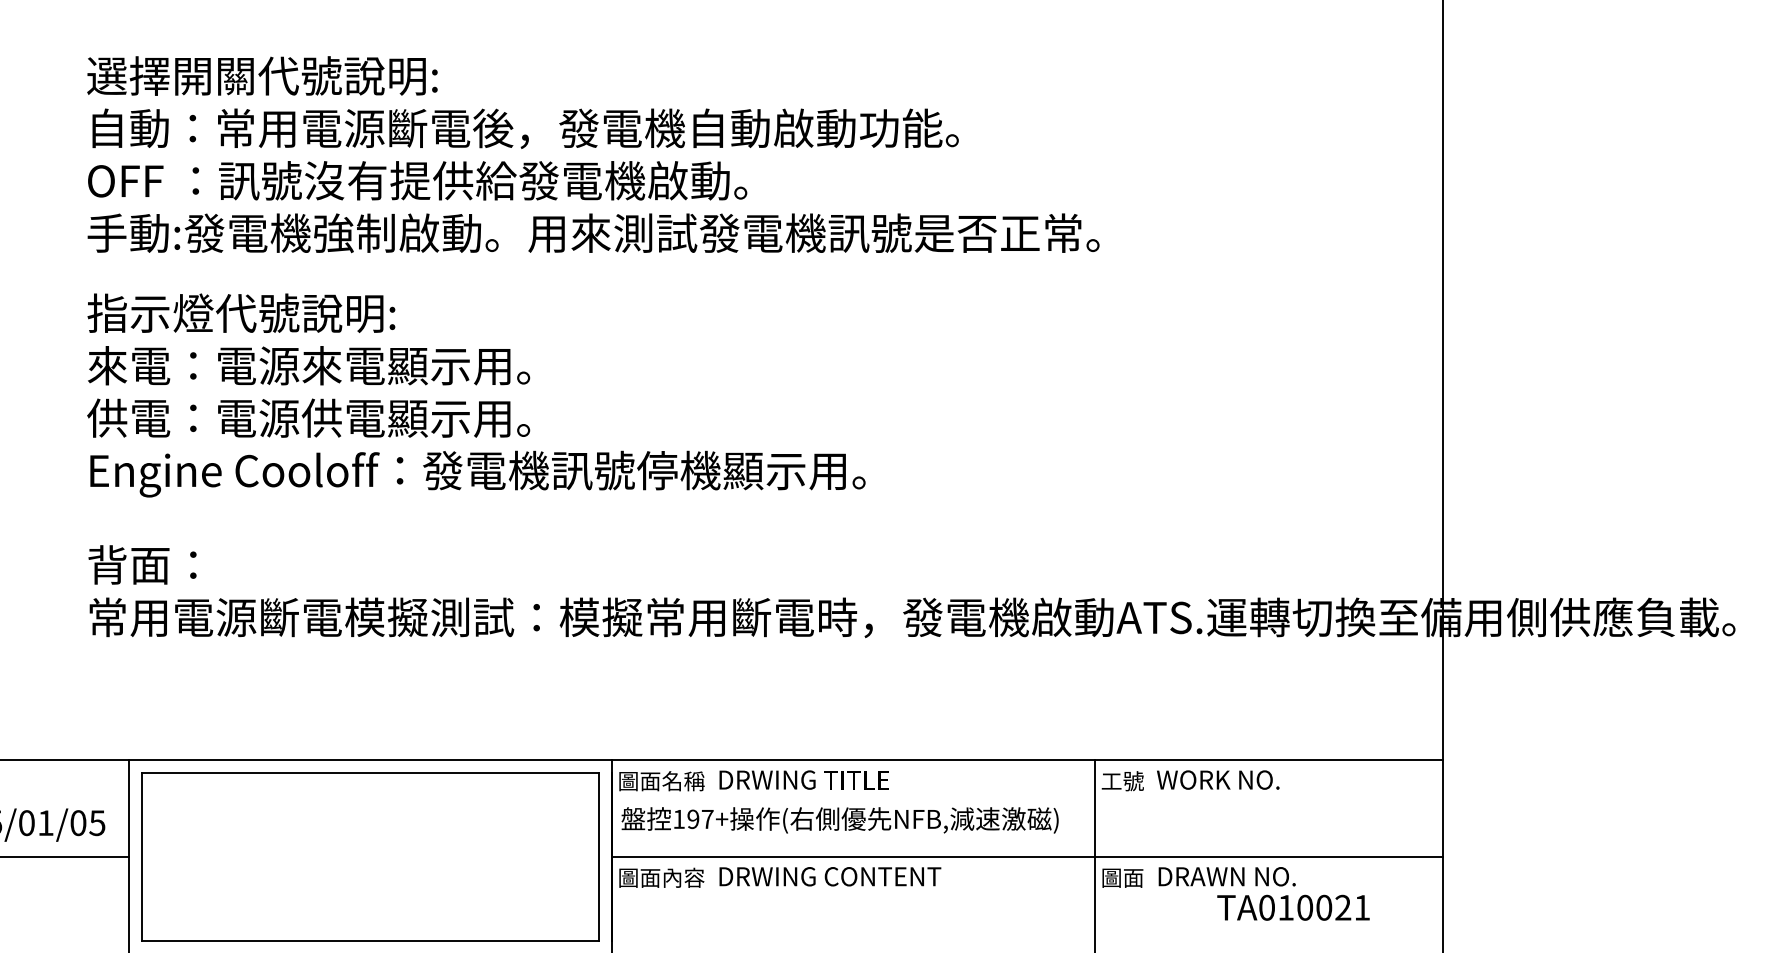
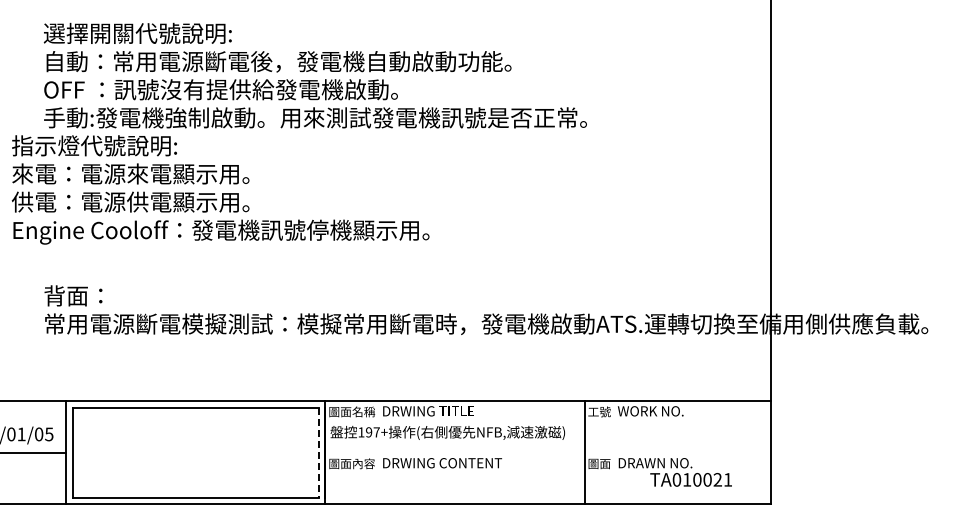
text: (476, 394) -> (220, 189), moved
line: (599, 856) -> (318, 452), solid -> dashed
line: (1027, 856) -> (548, 452), removed

